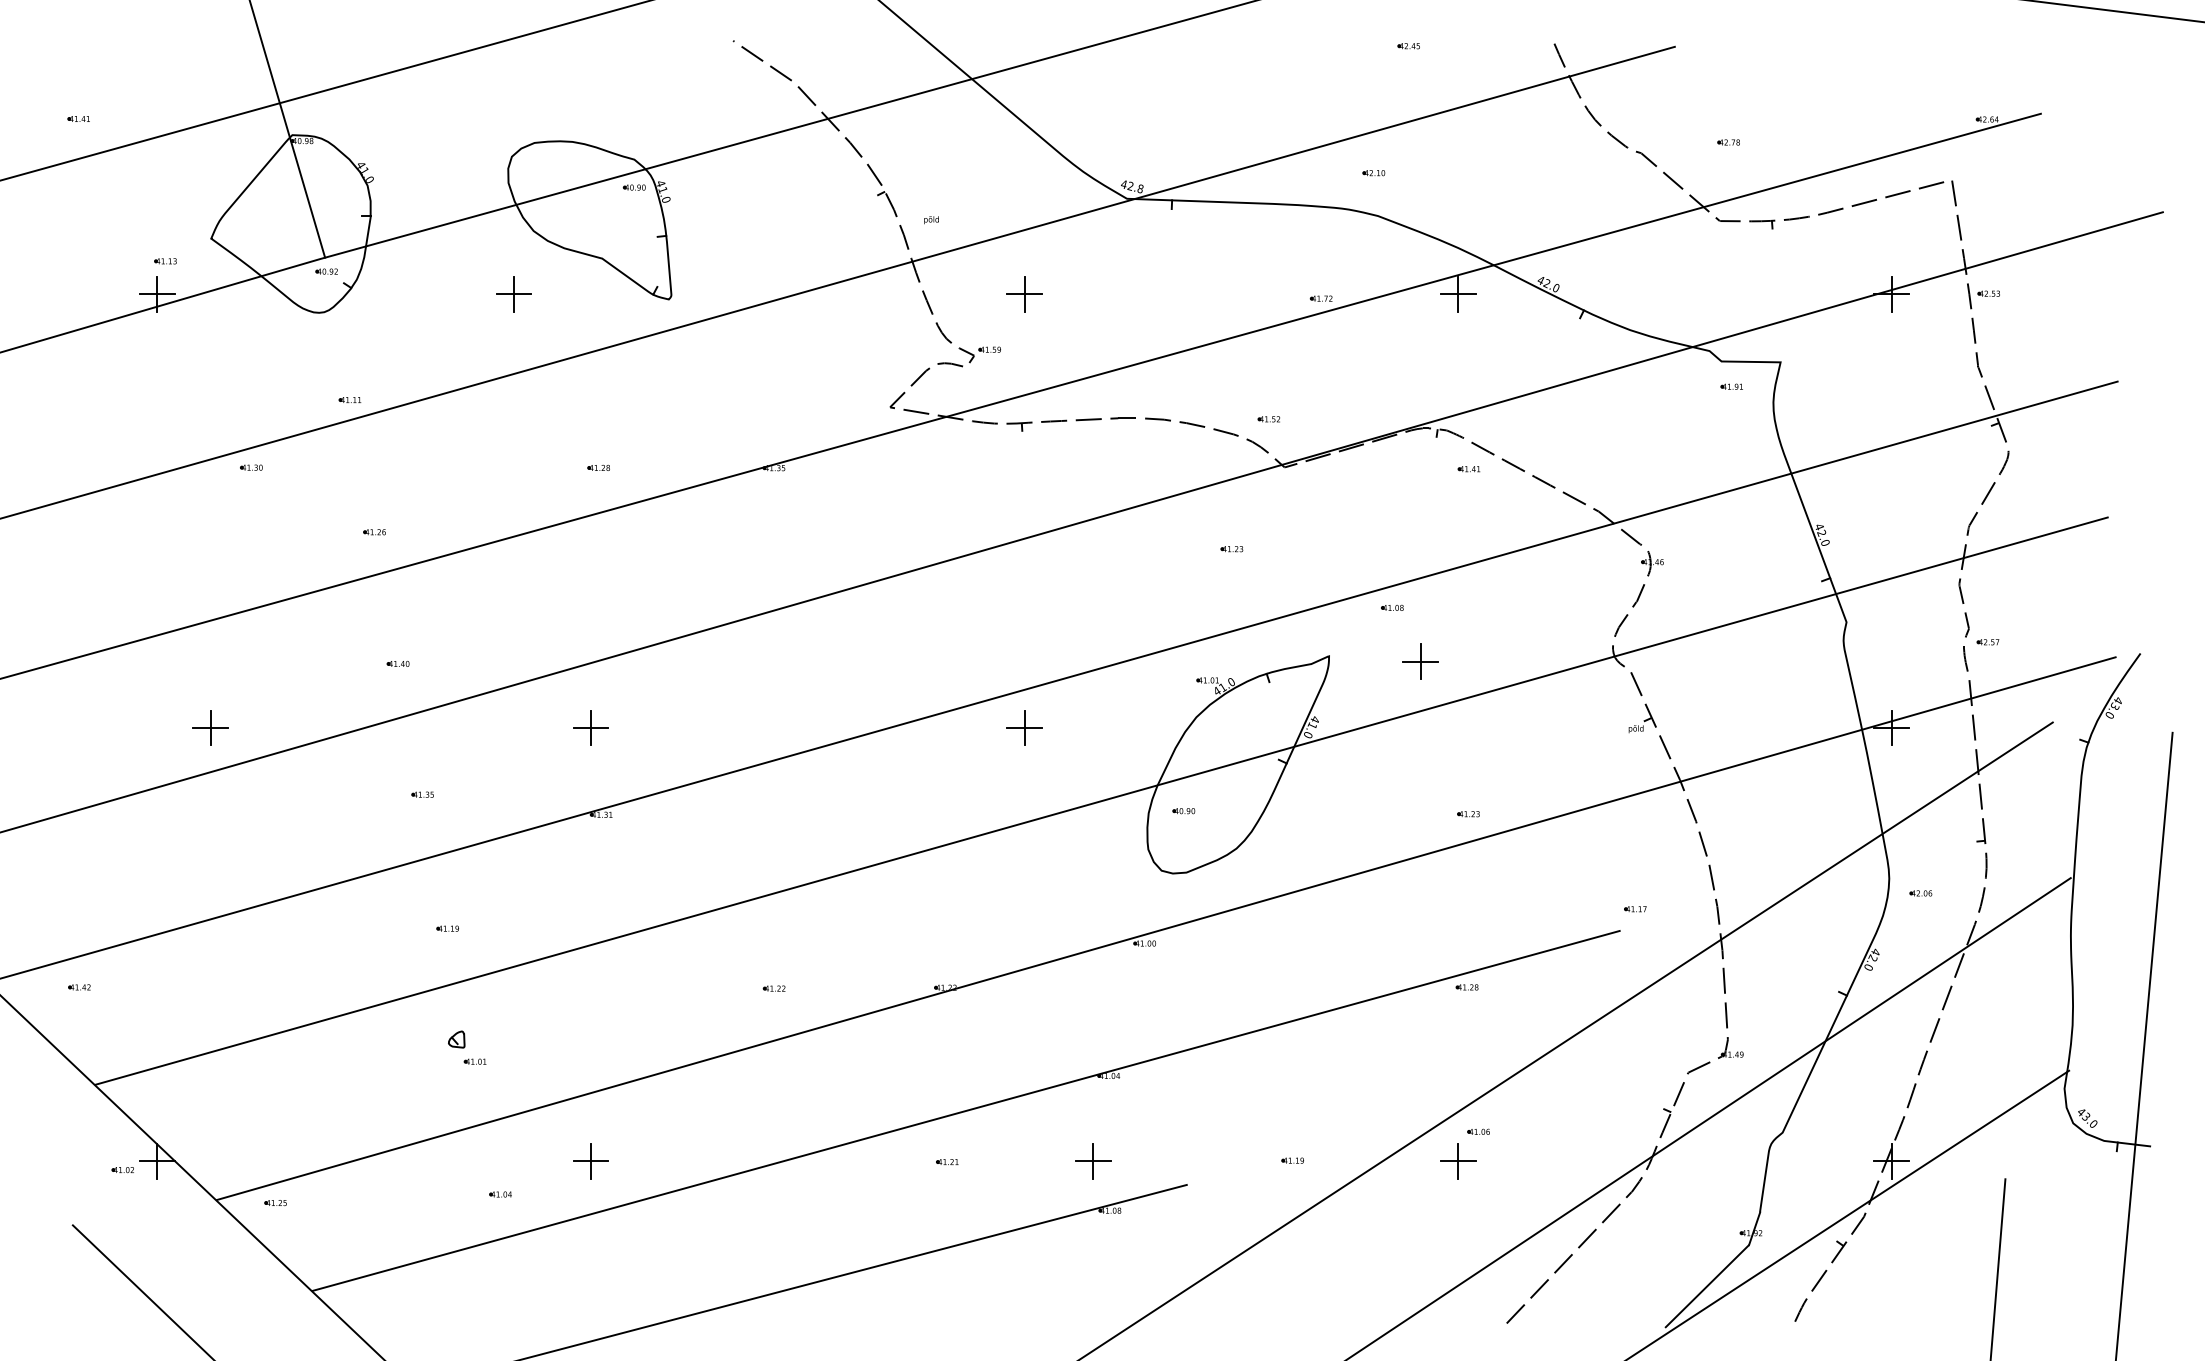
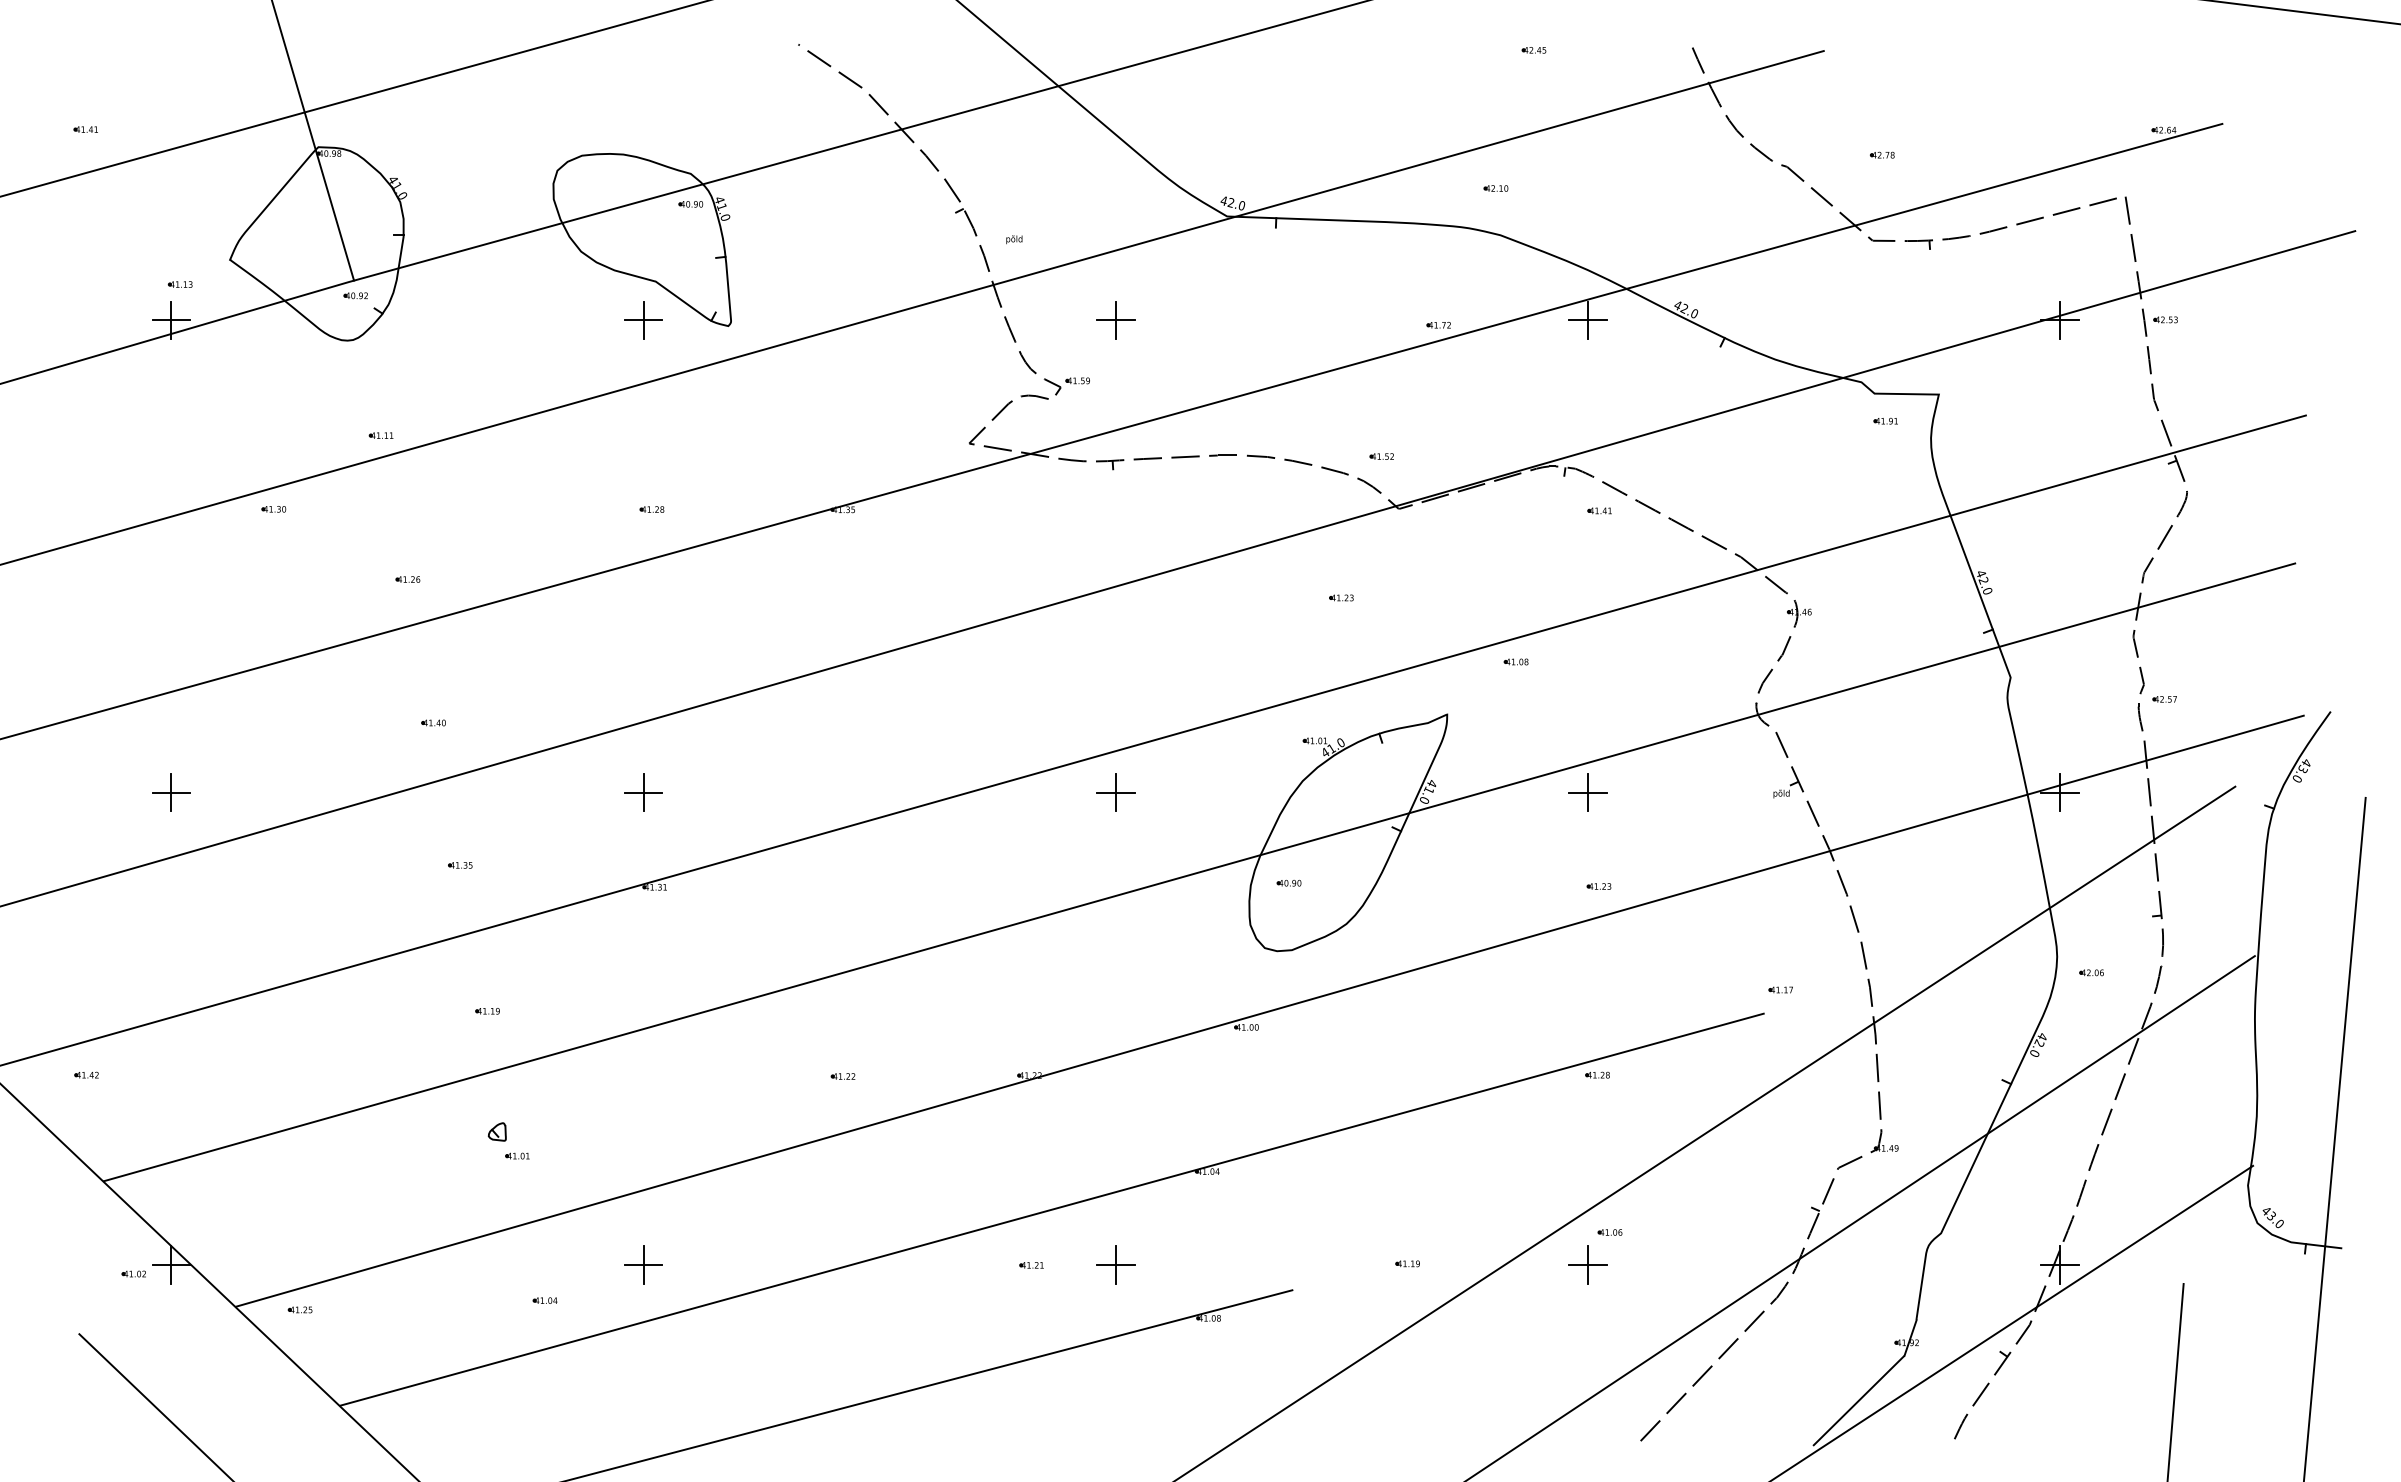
text: (1140, 188) -> (1241, 205), 42.8 -> 42.0
part: (513, 294) -> (643, 320), moved
part: (1420, 661) -> (1587, 792), moved
part: (210, 727) -> (171, 792), moved
part: (1093, 1161) -> (1115, 1264), moved

